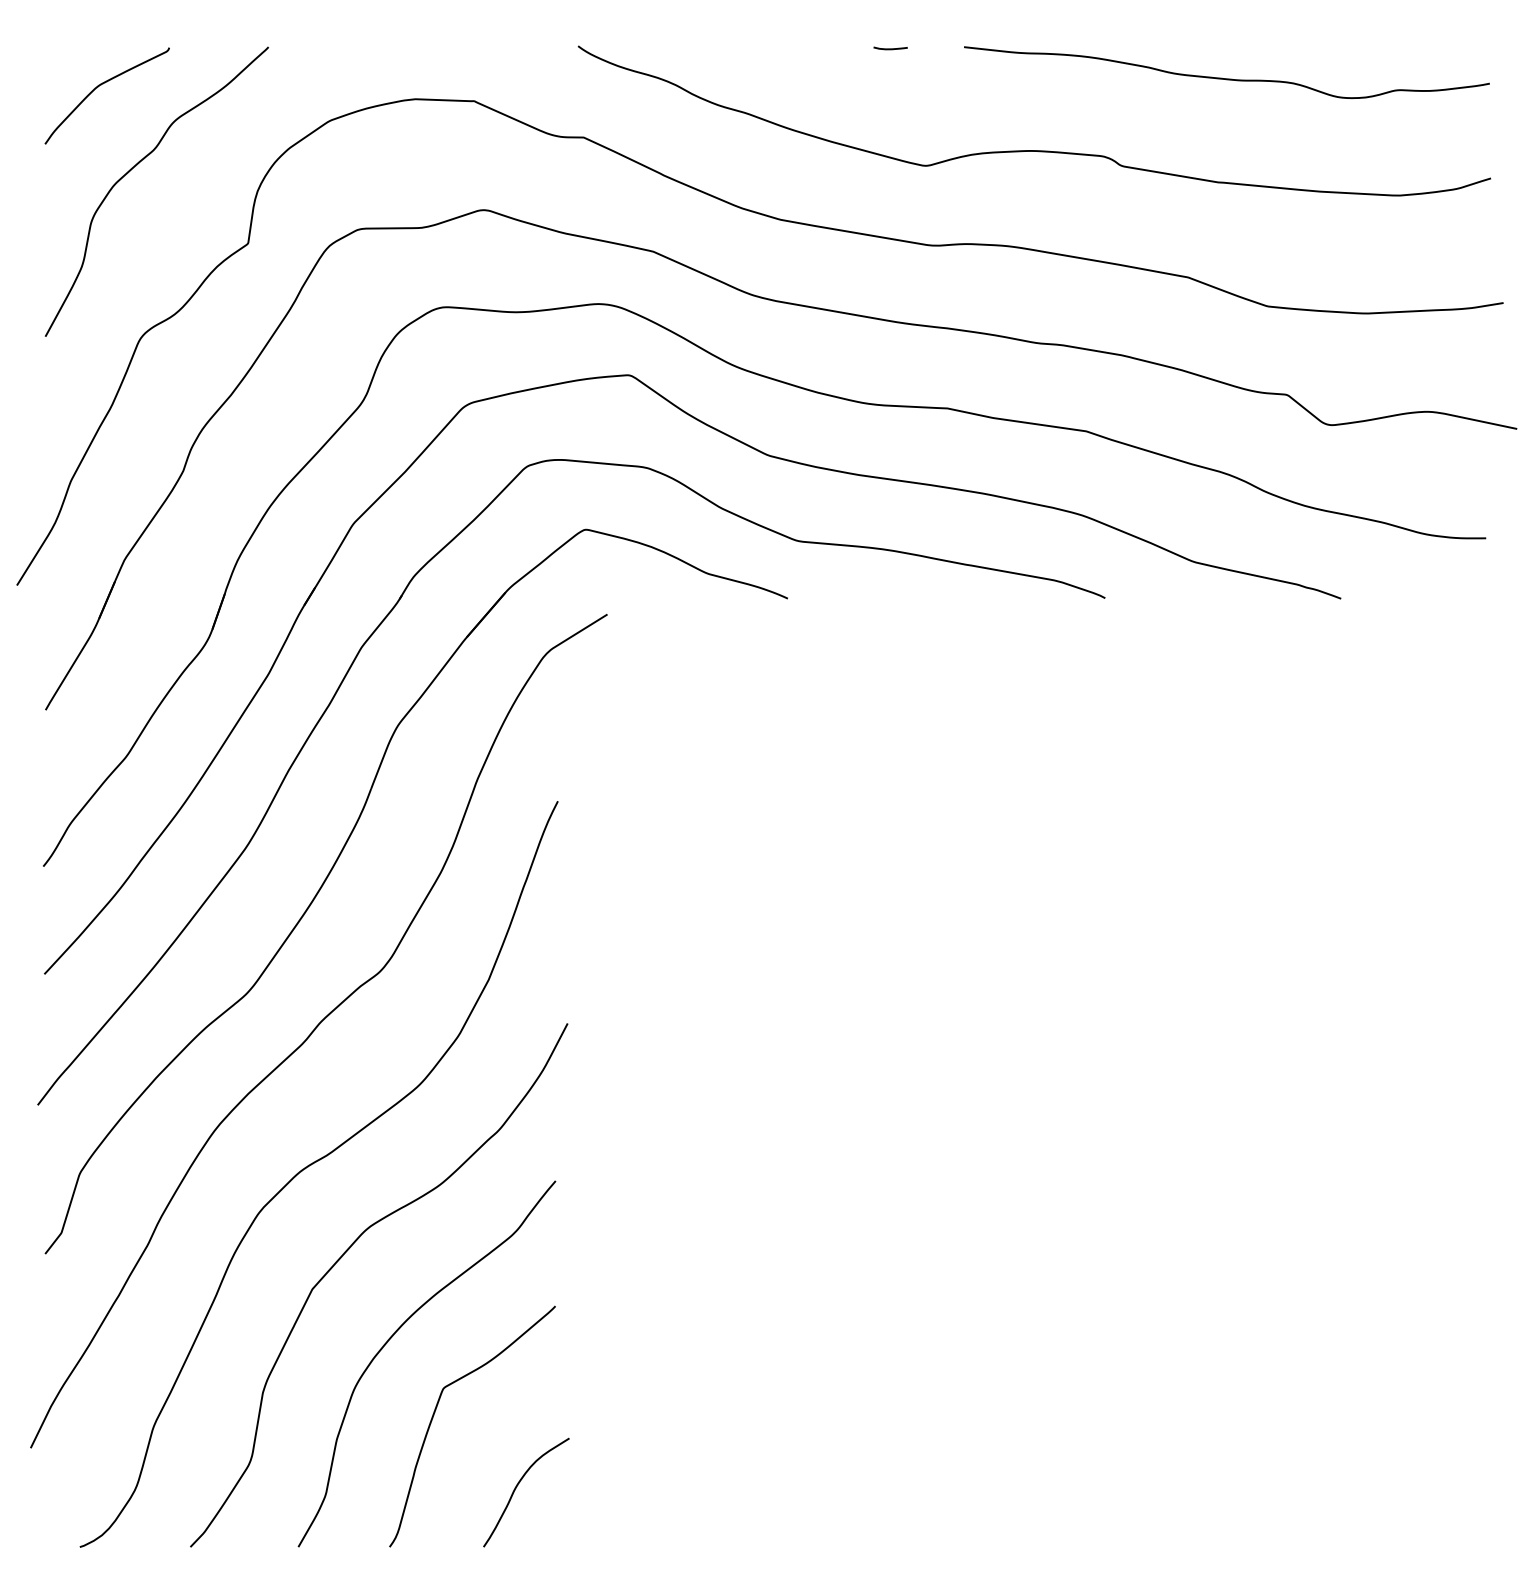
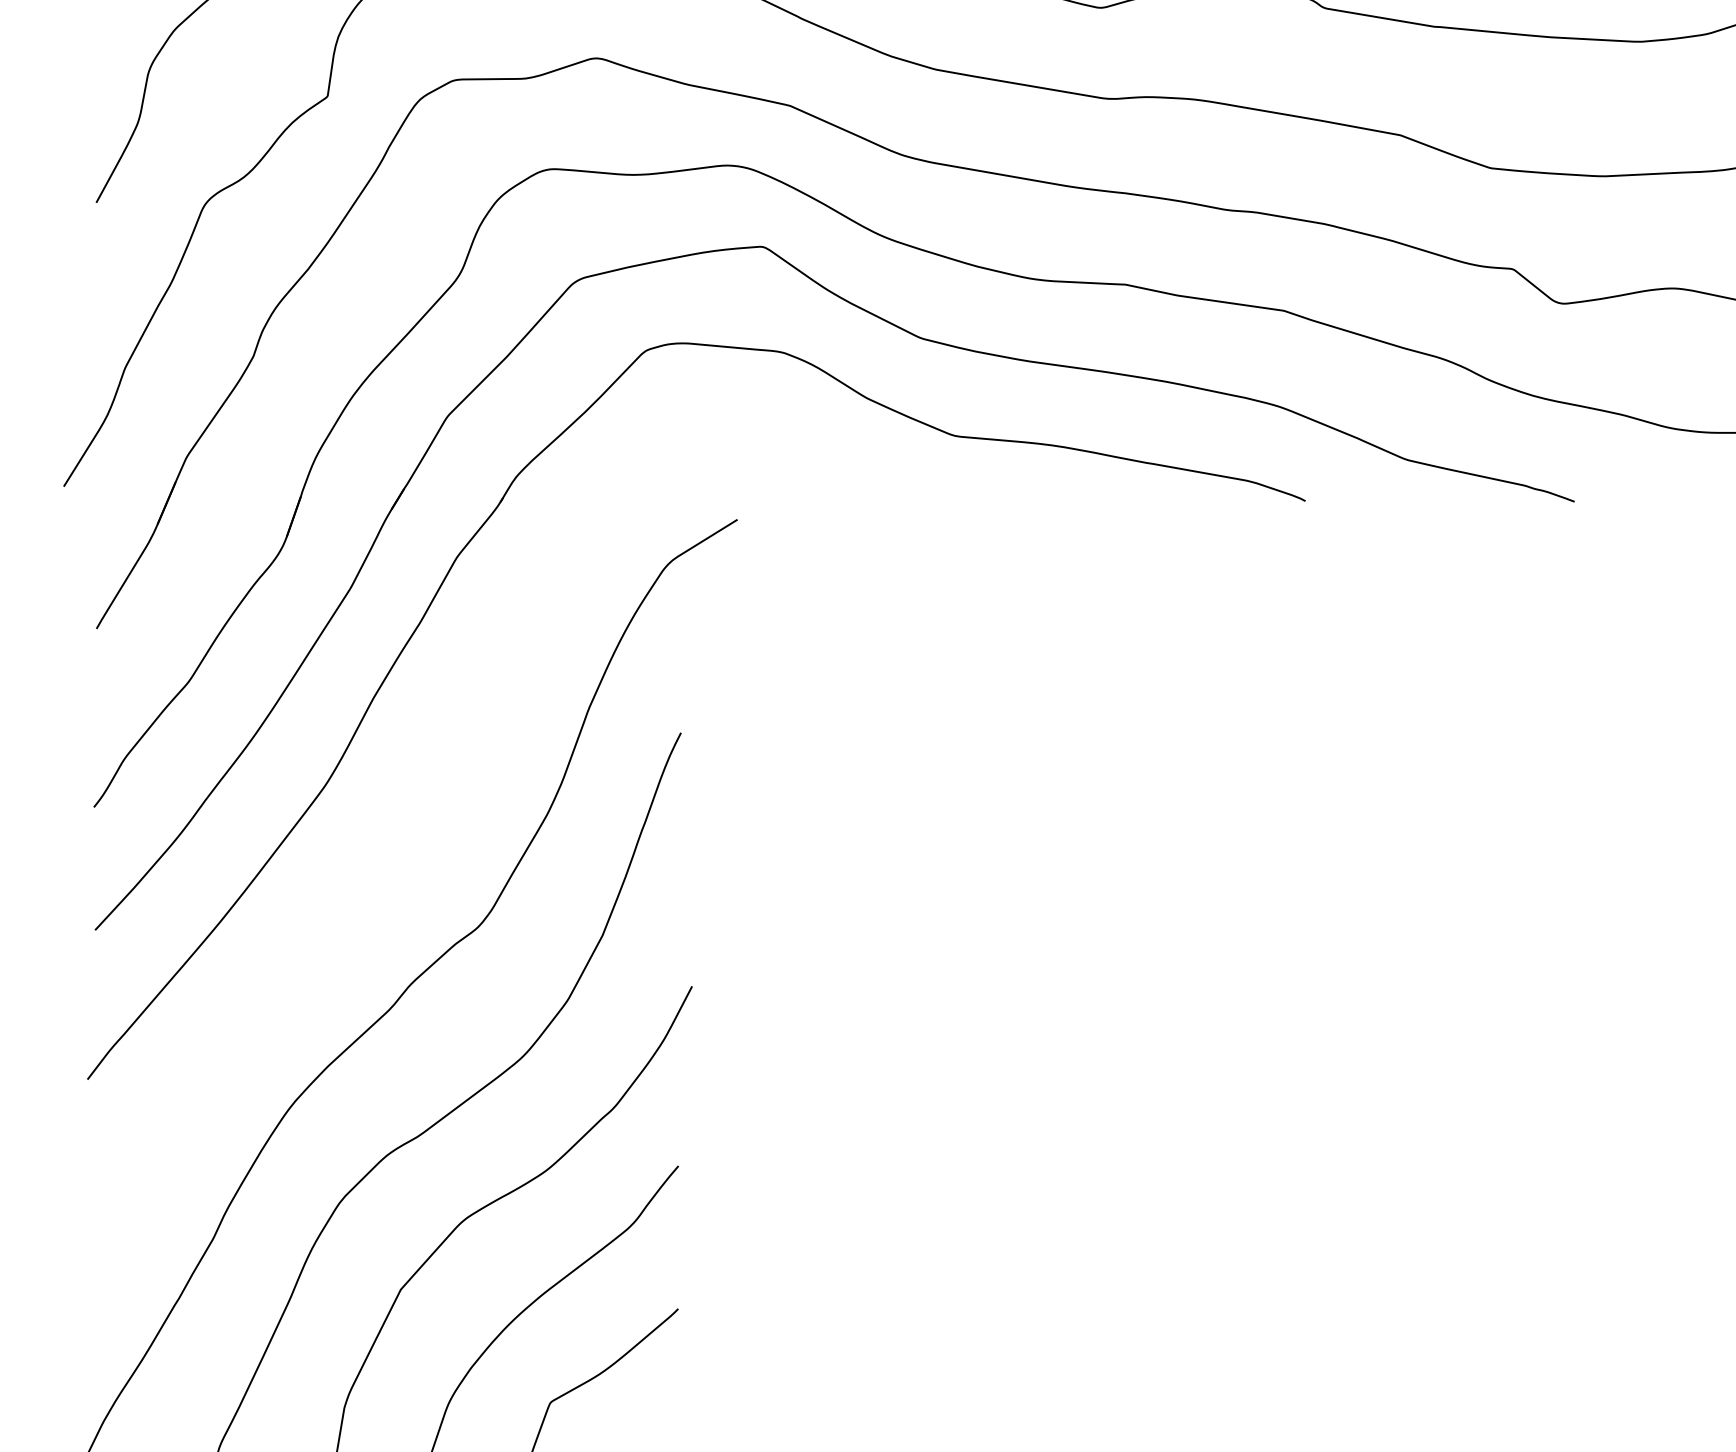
part: (341, 854) -> (434, 793), removed

